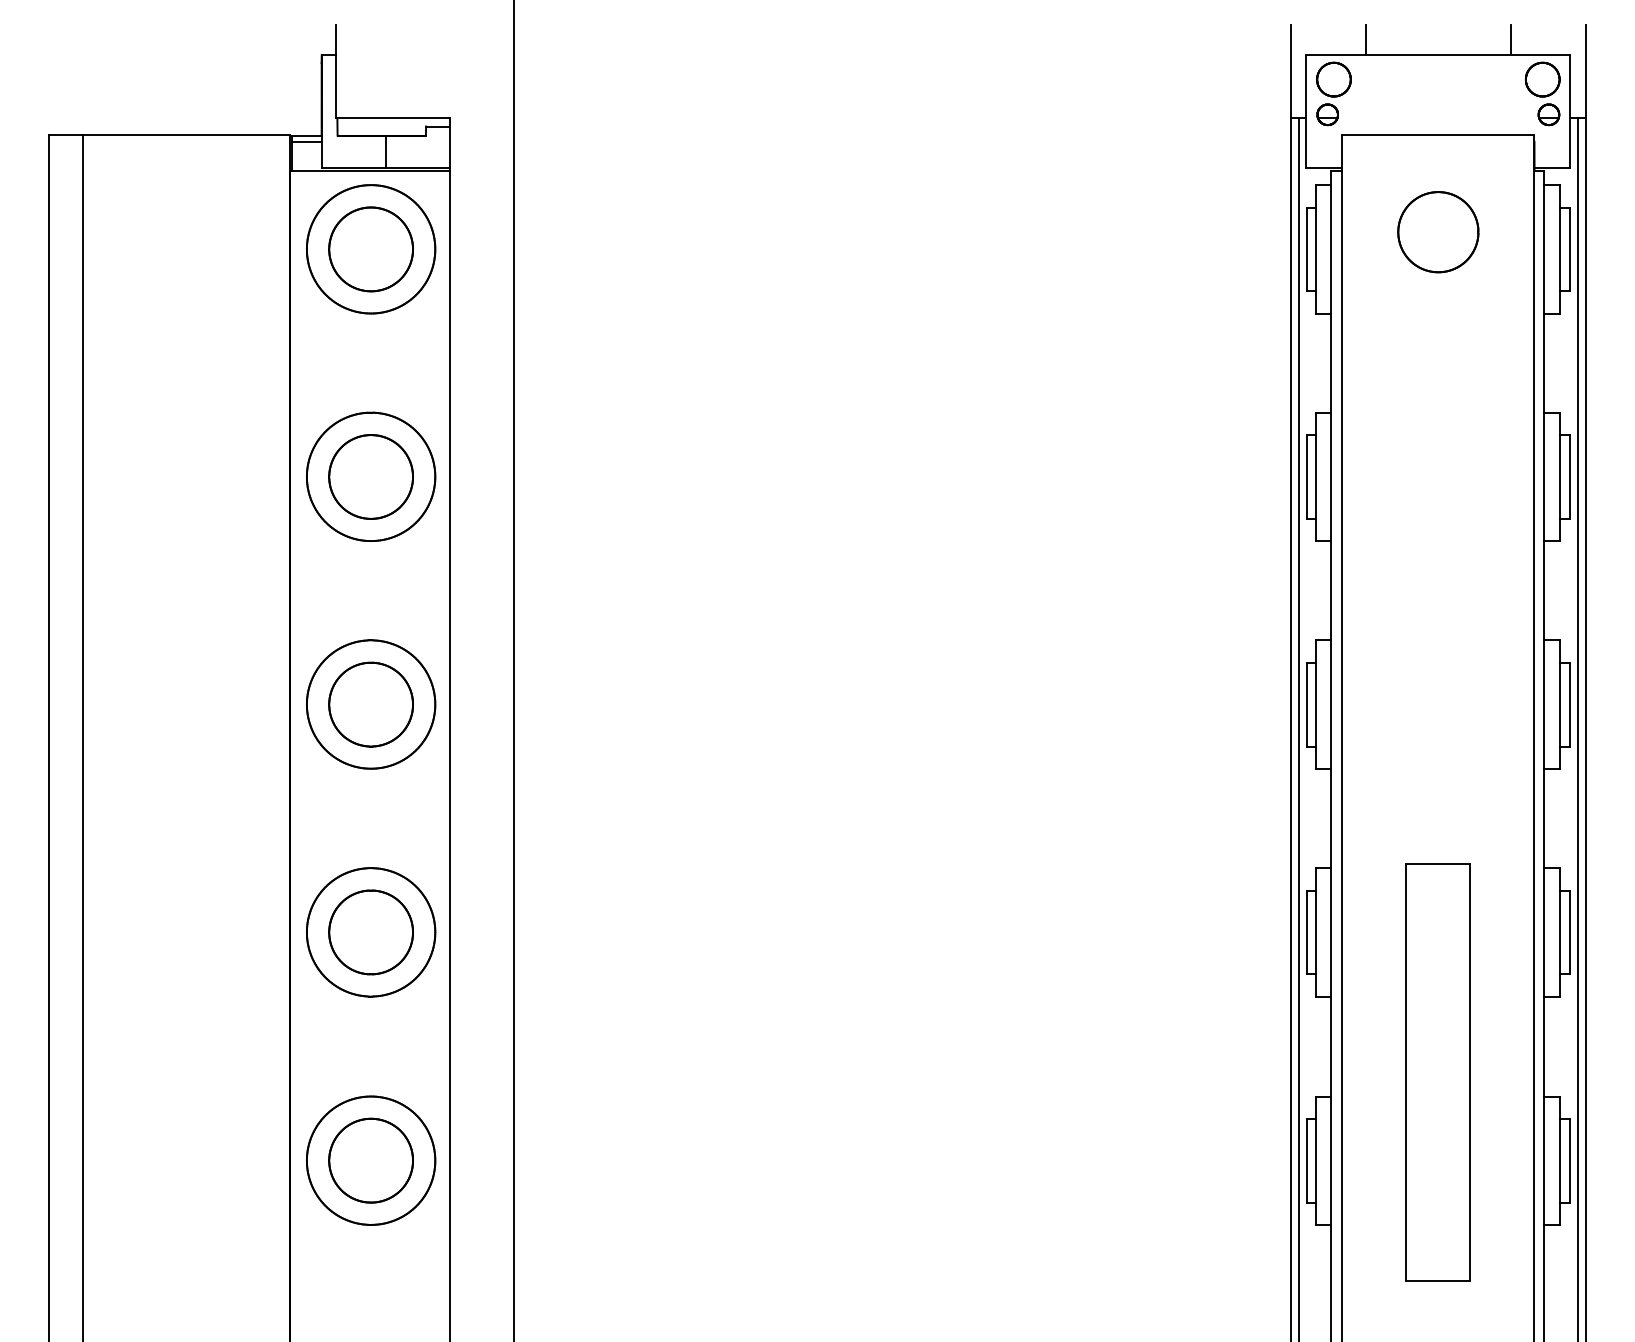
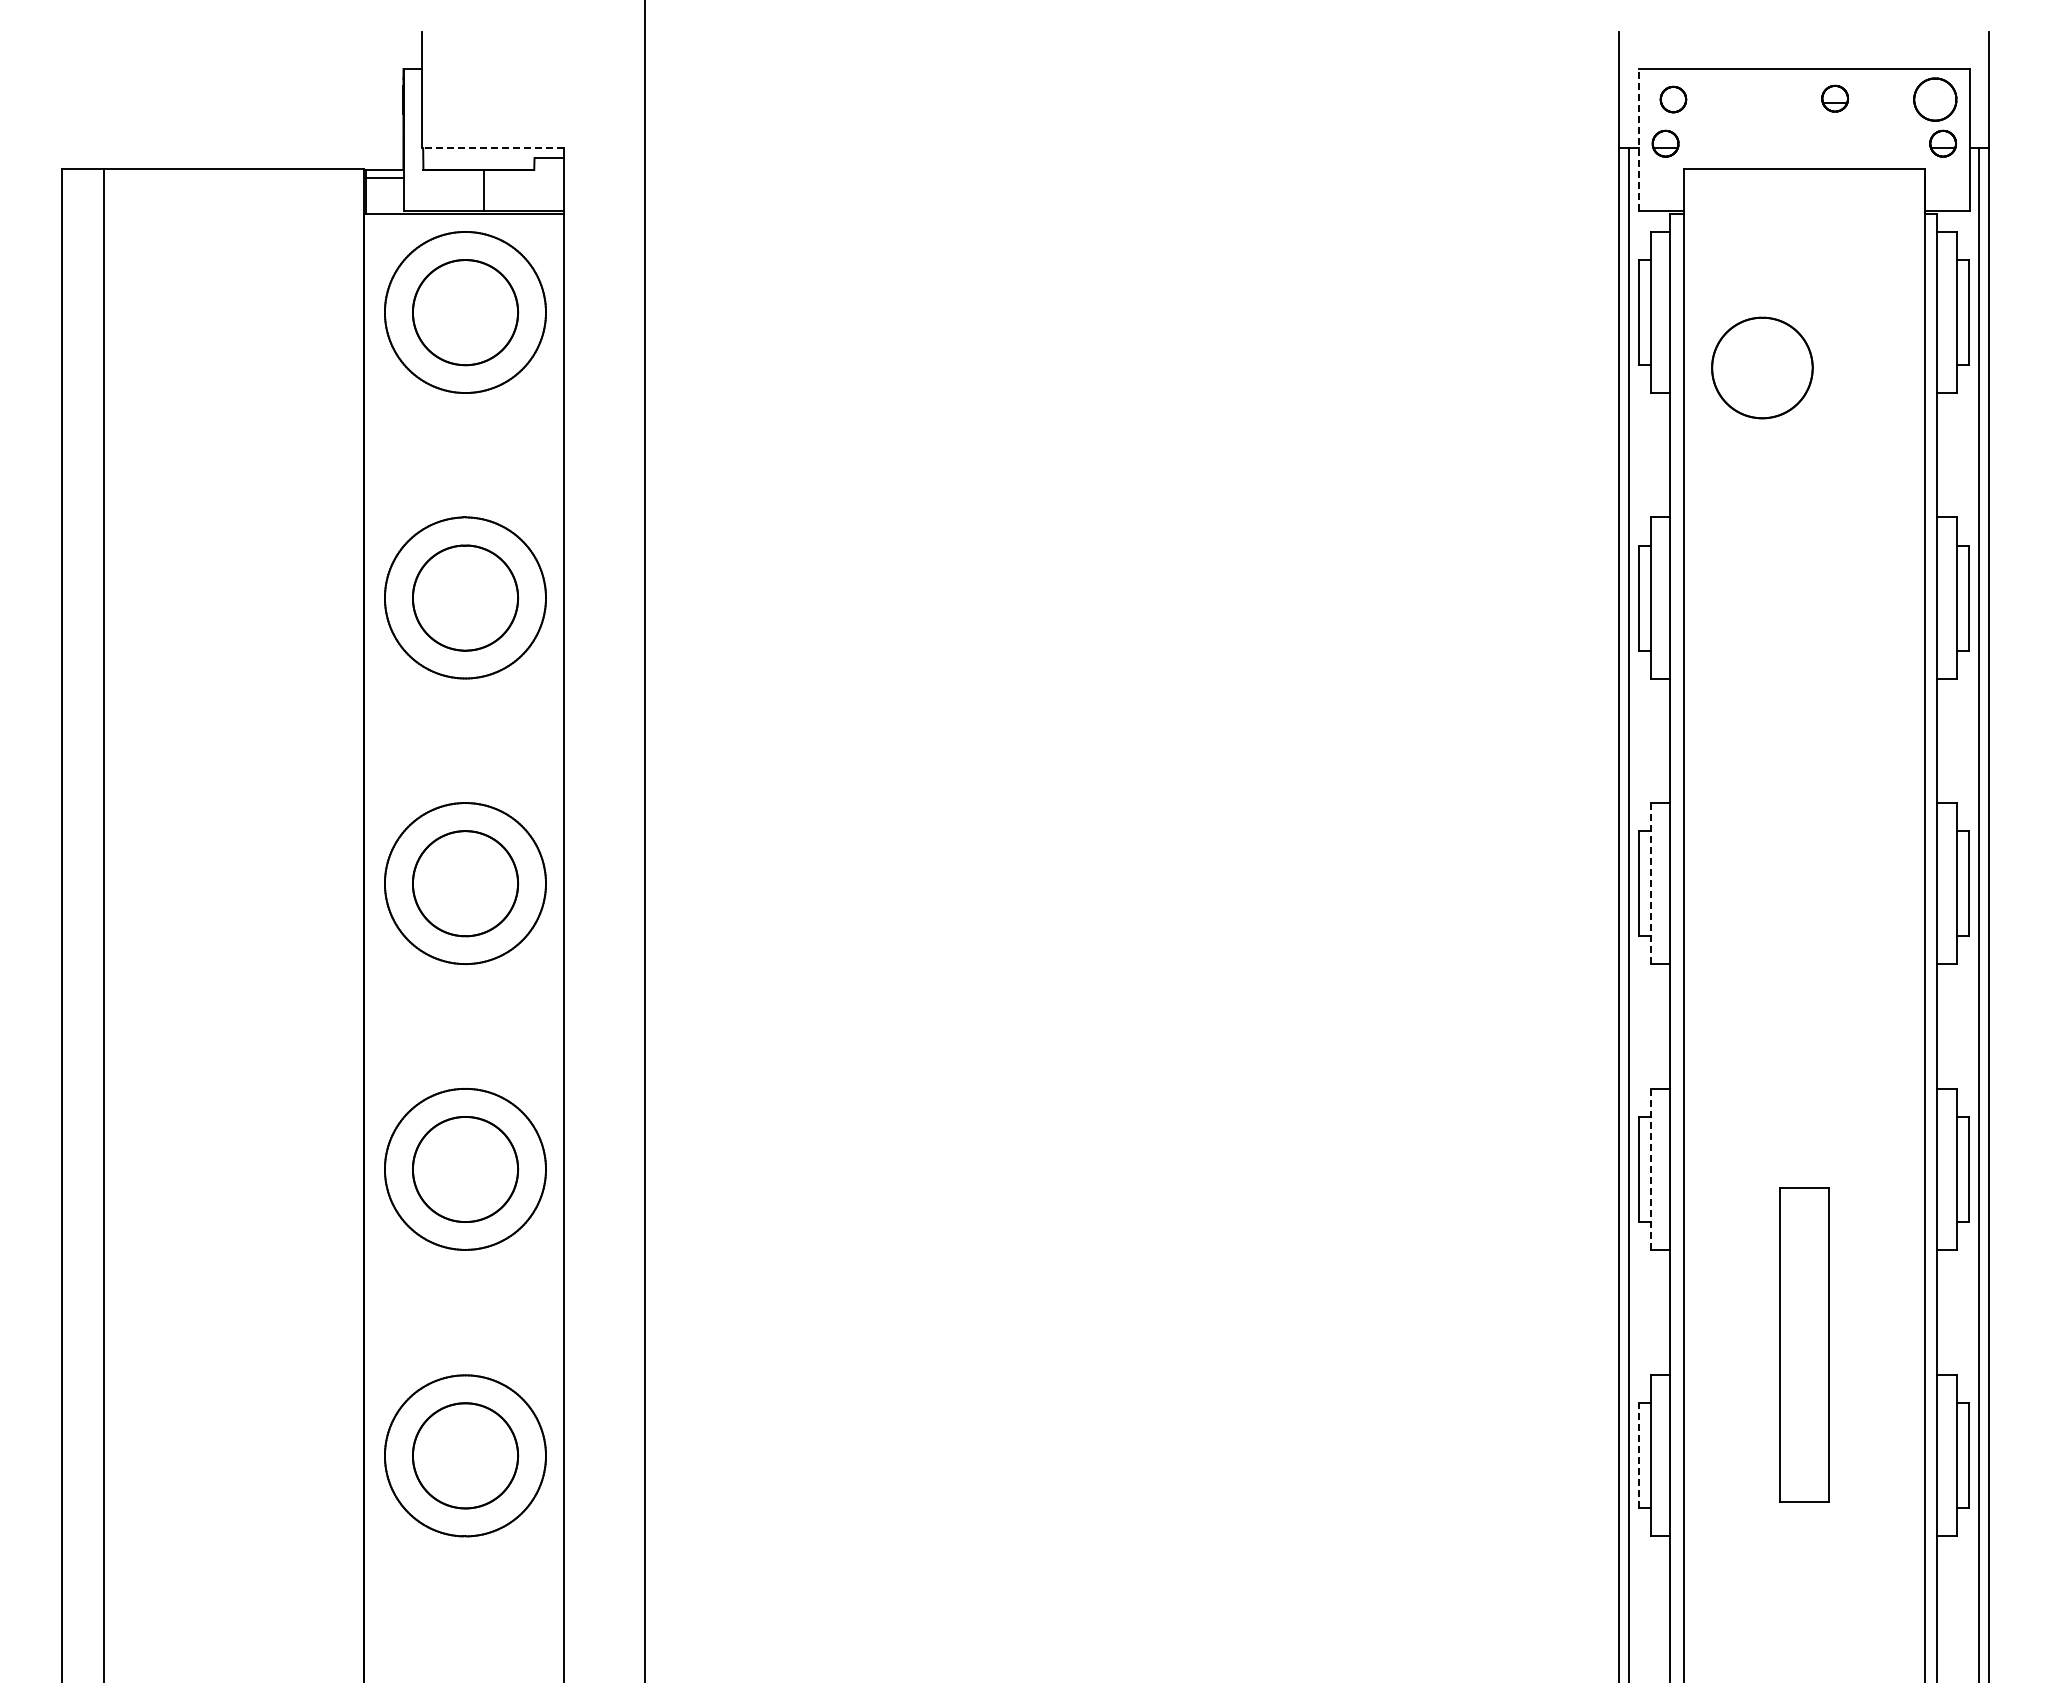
line: (1365, 40) -> (1713, 50), removed
line: (1510, 40) -> (1894, 50), removed
part: (1462, 78) -> (1834, 98), added
part: (1334, 79) -> (1673, 99), size x0.6
line: (1306, 111) -> (1638, 139), solid -> dashed
line: (392, 118) -> (492, 148), solid -> dashed
part: (1438, 231) -> (1762, 367), moved
line: (1316, 704) -> (1651, 883), solid -> dashed
line: (1316, 932) -> (1651, 1169), solid -> dashed
part: (1438, 1072) -> (1804, 1345), size x0.6
line: (1306, 1160) -> (1639, 1455), solid -> dashed

